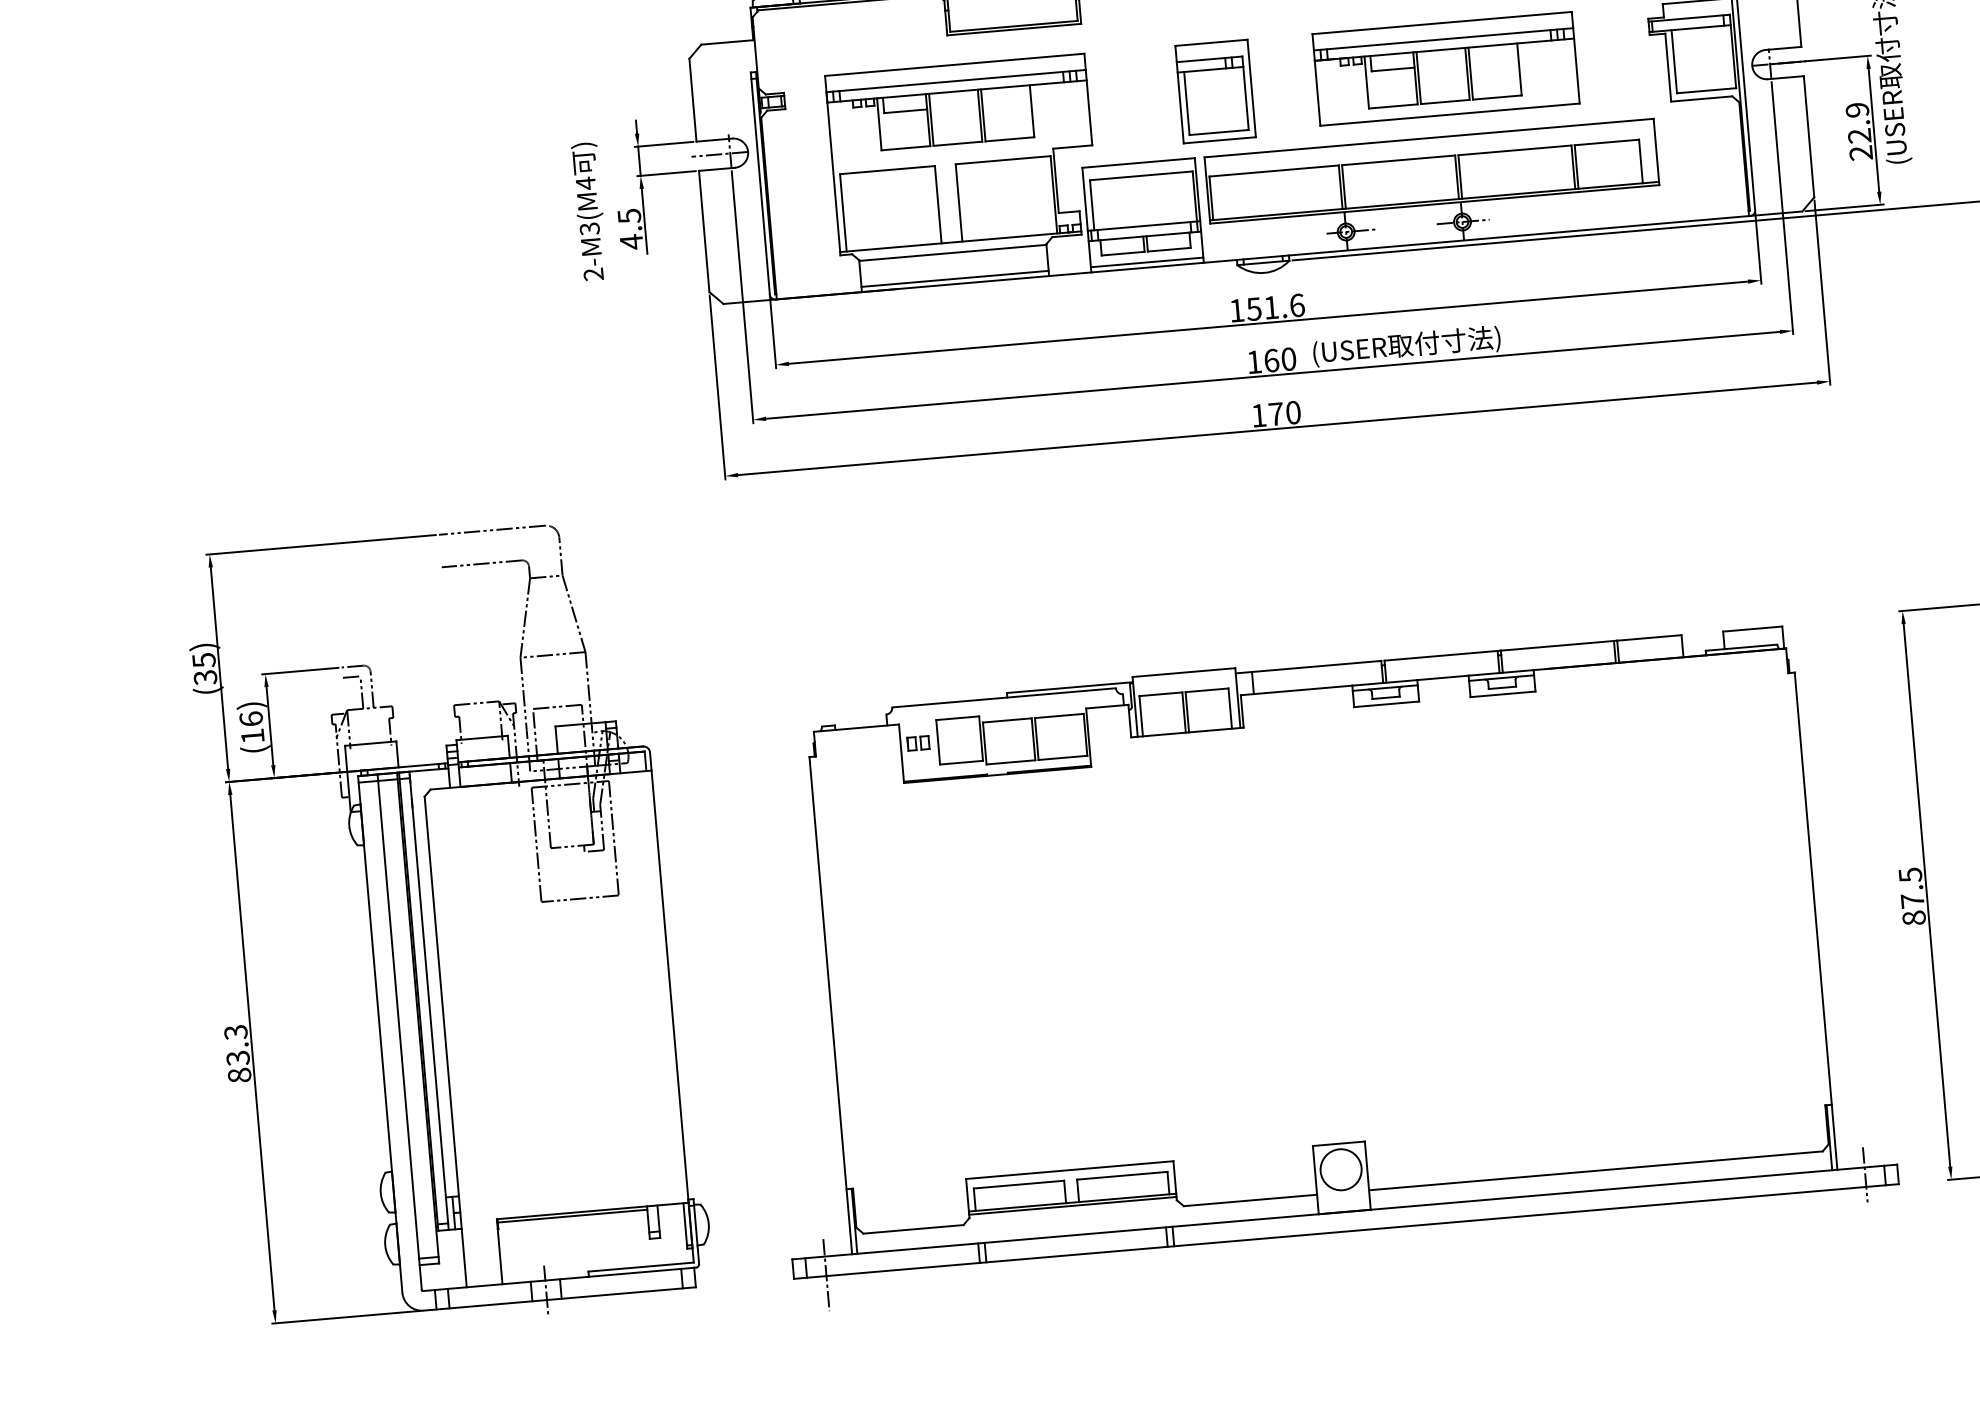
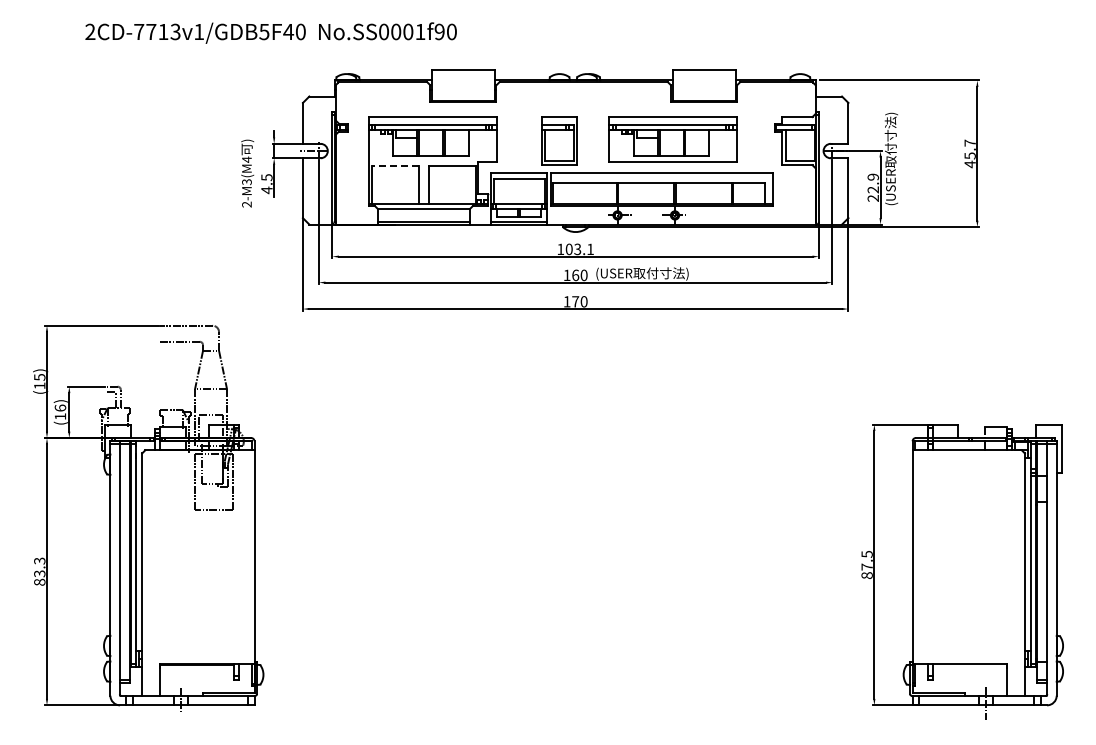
line: (885, 169) -> (394, 165), solid -> dashed
text: (1274, 307) -> (579, 249), 151.6 -> 103.1
text: (204, 676) -> (39, 385), (35) -> (15)
part: (1323, 964) -> (575, 573), removed

